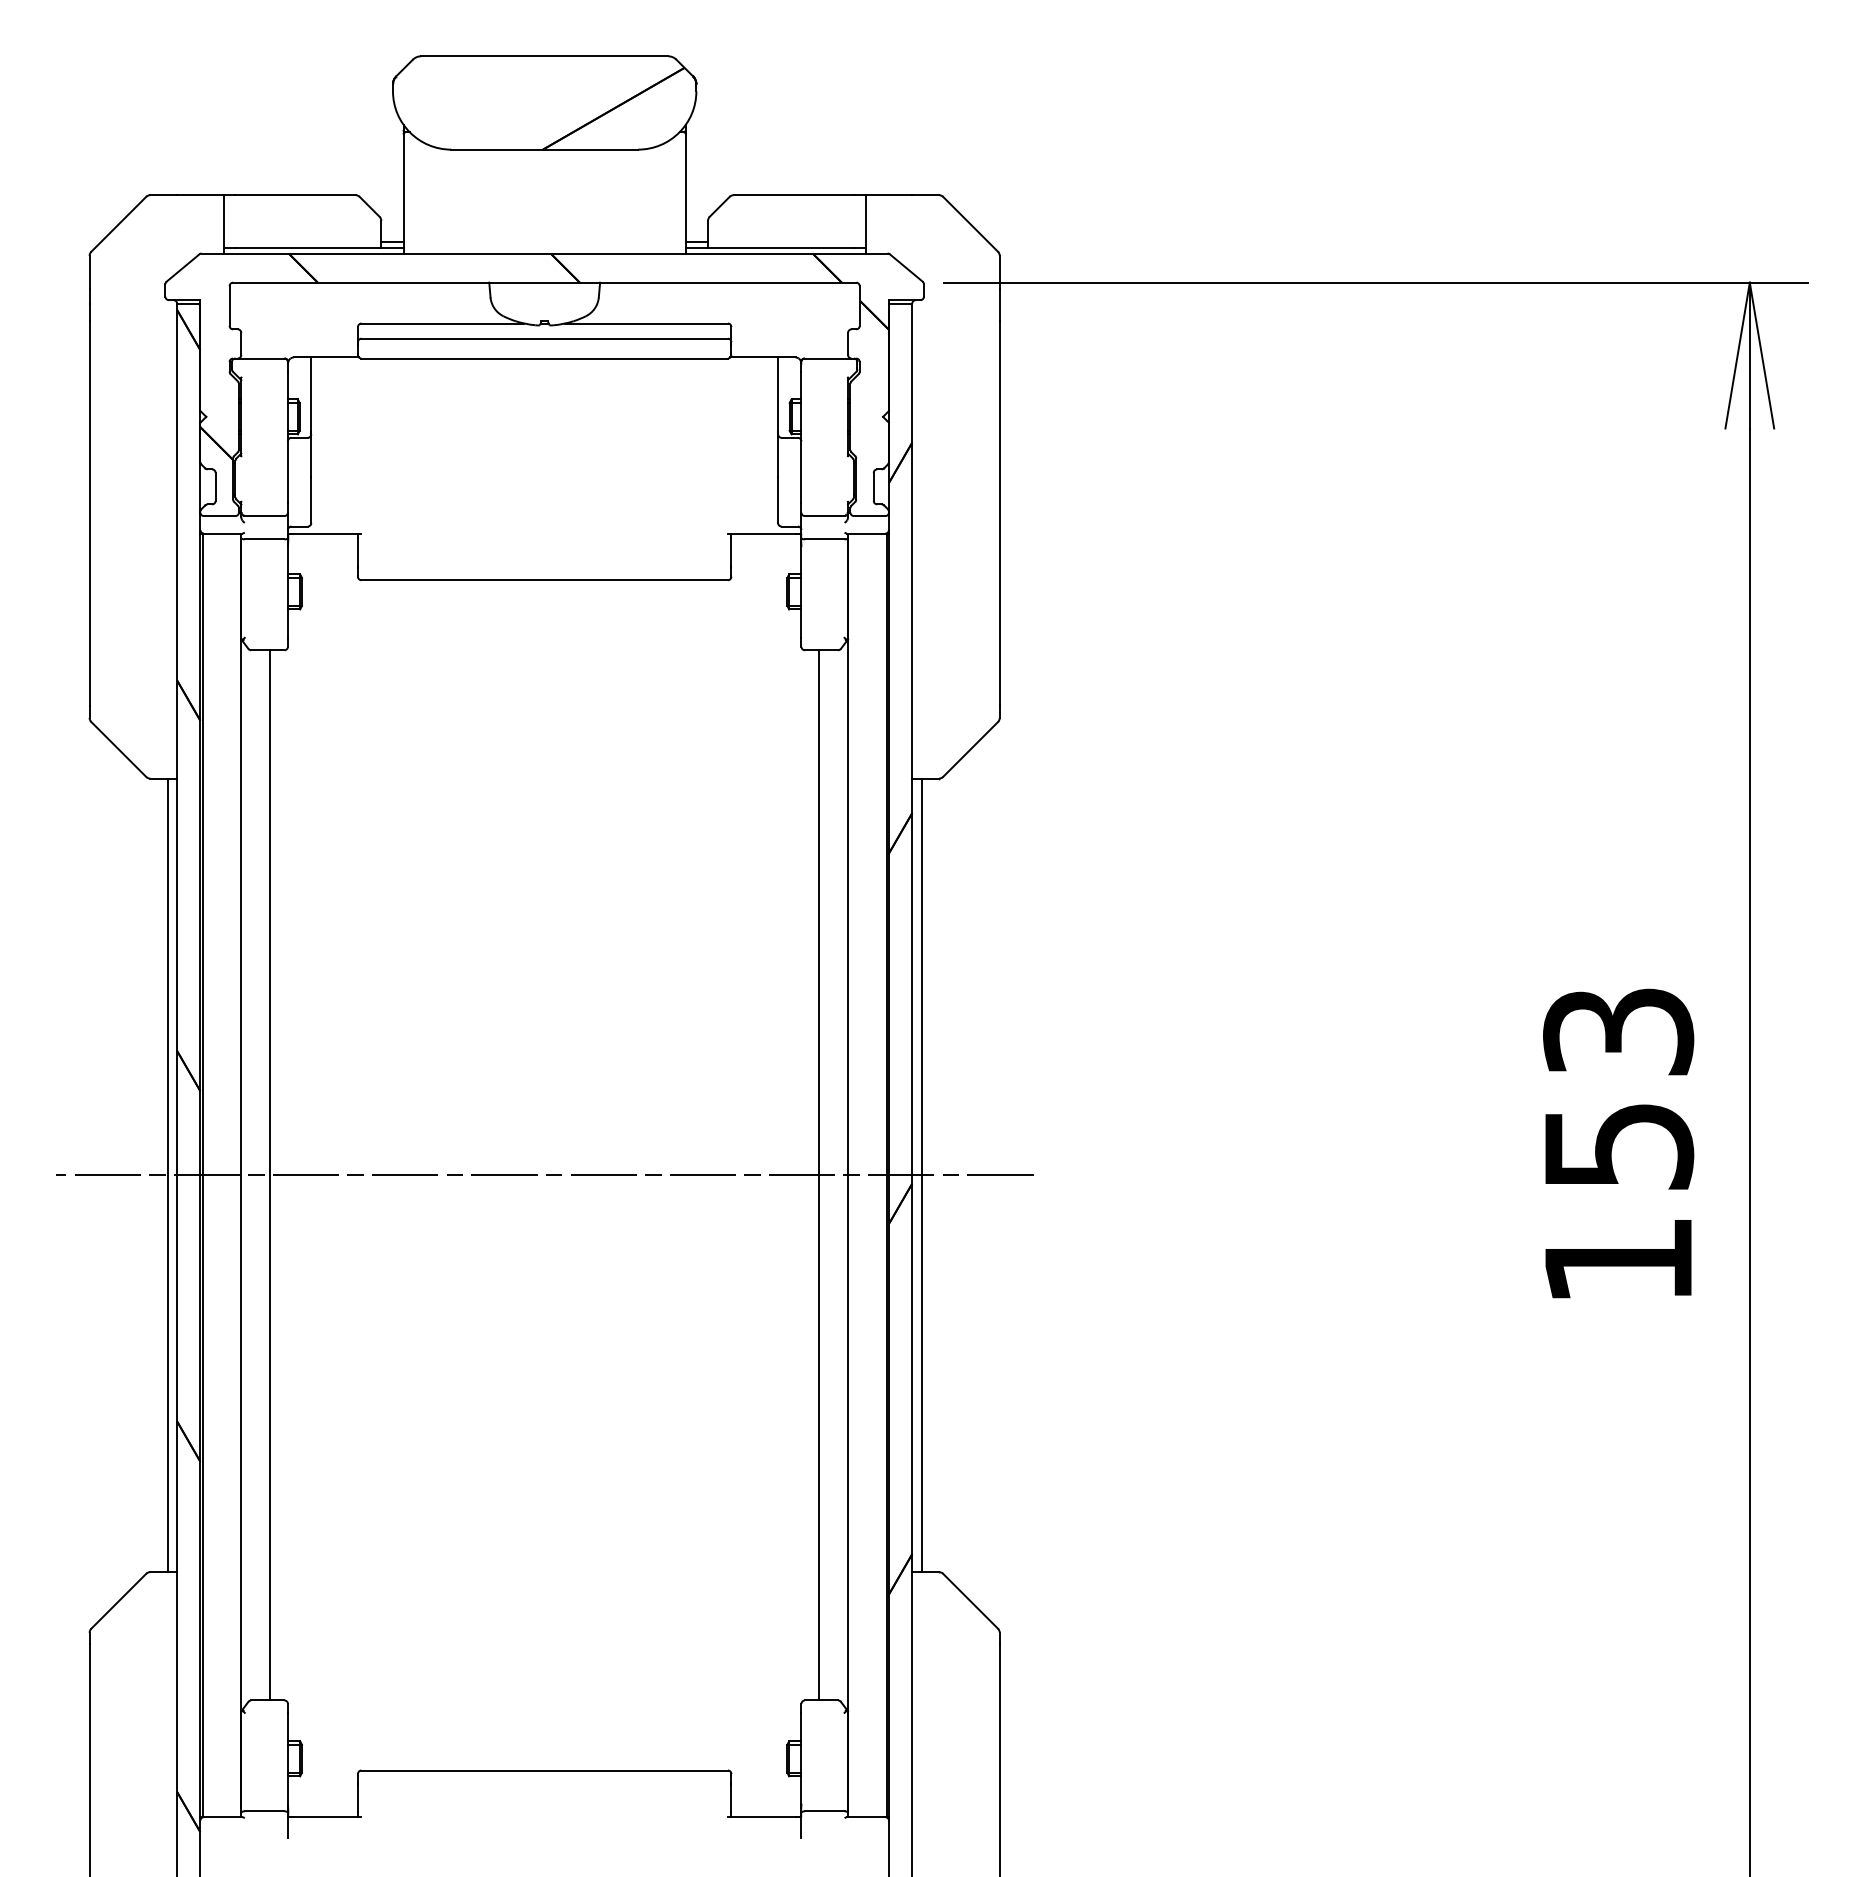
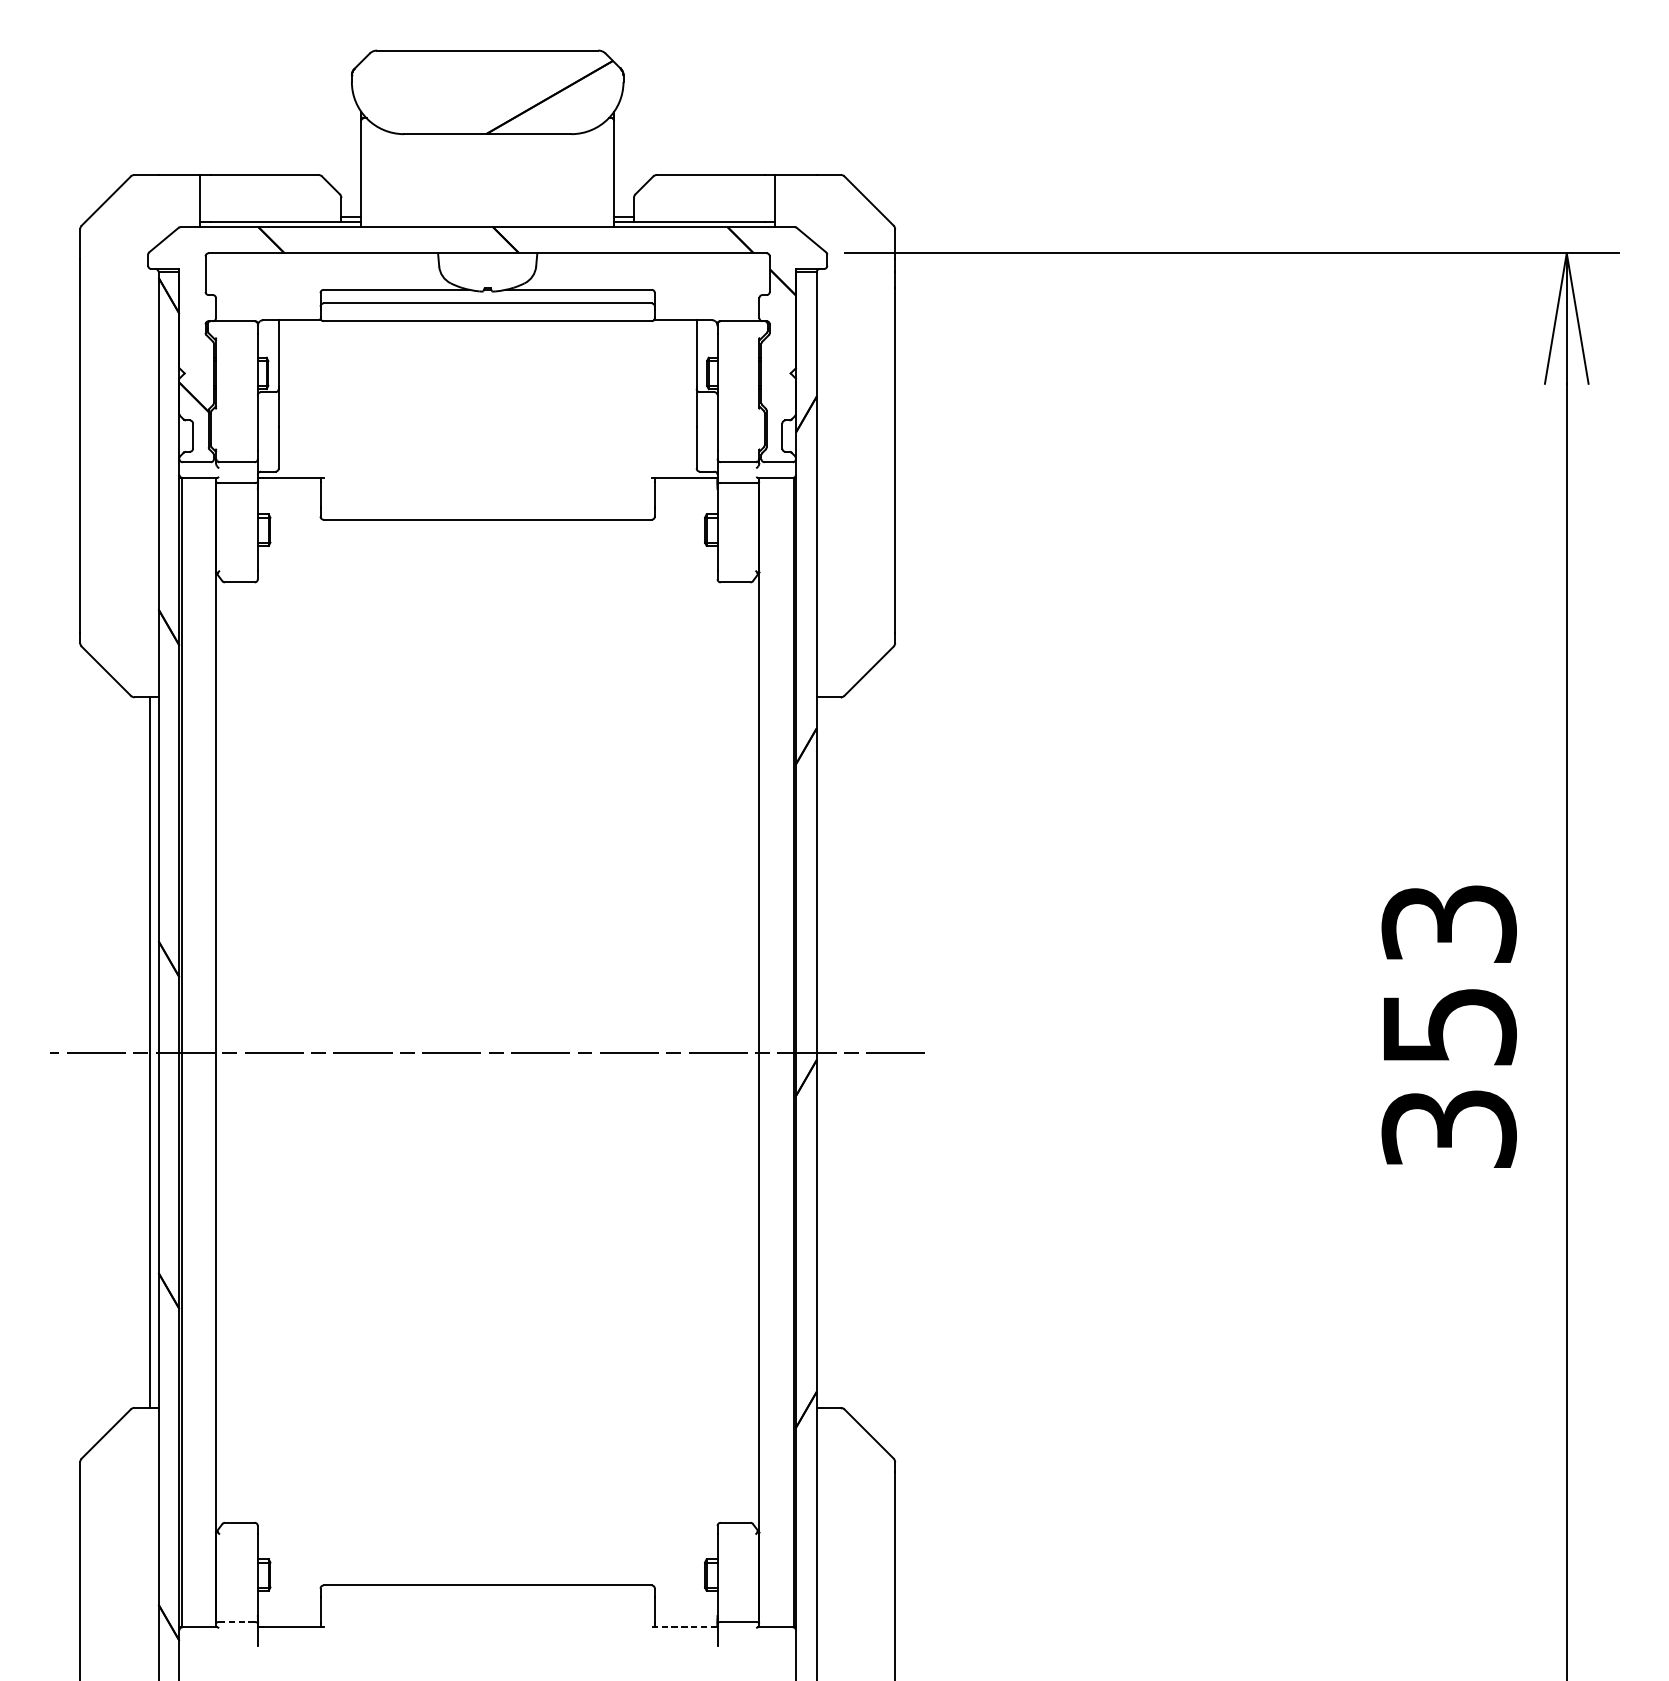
line: (270, 1175) -> (242, 1052), removed
line: (818, 1175) -> (732, 1052), removed
line: (921, 1175) -> (825, 1052), removed
text: (1618, 1260) -> (1449, 1128), 153 -> 353
line: (264, 1811) -> (236, 1622), solid -> dashed
line: (761, 1817) -> (681, 1627), solid -> dashed

